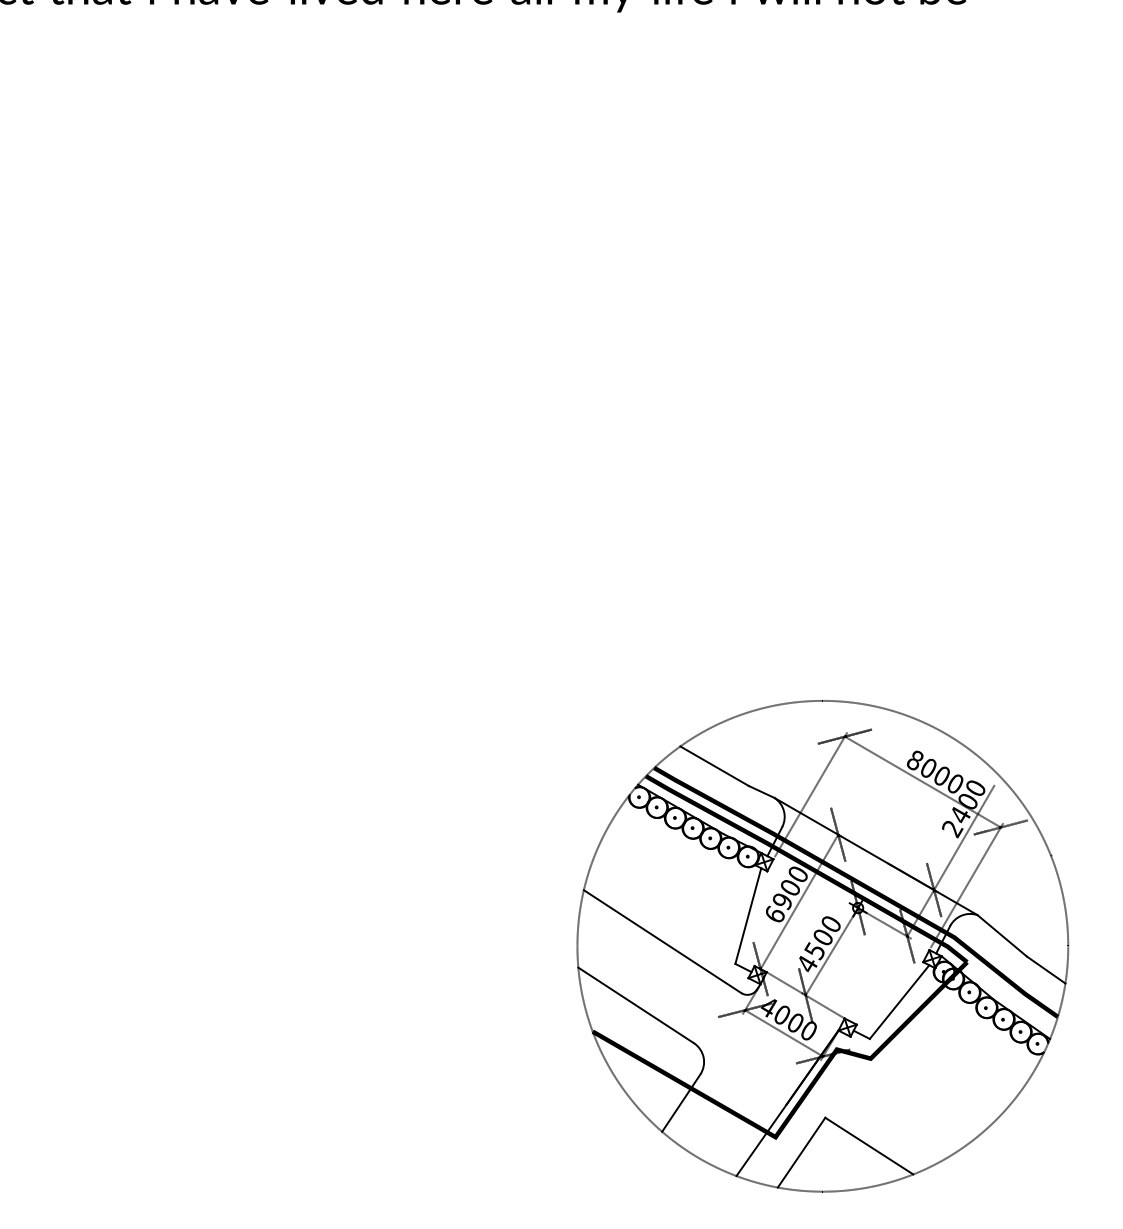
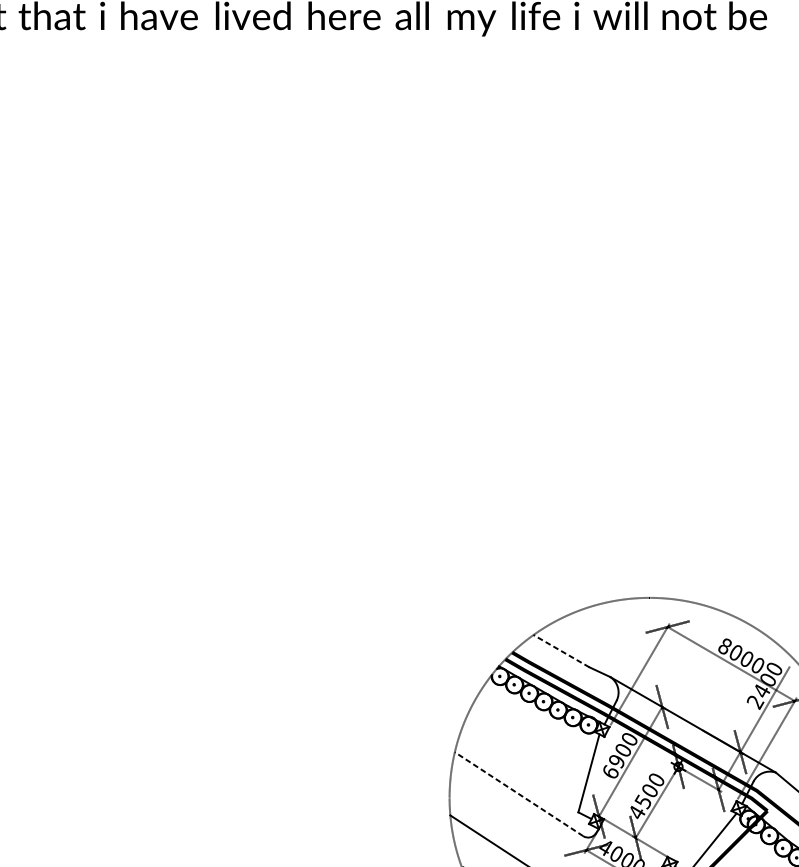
line: (714, 766) -> (561, 651), solid -> dashed
line: (662, 941) -> (518, 794), solid -> dashed

